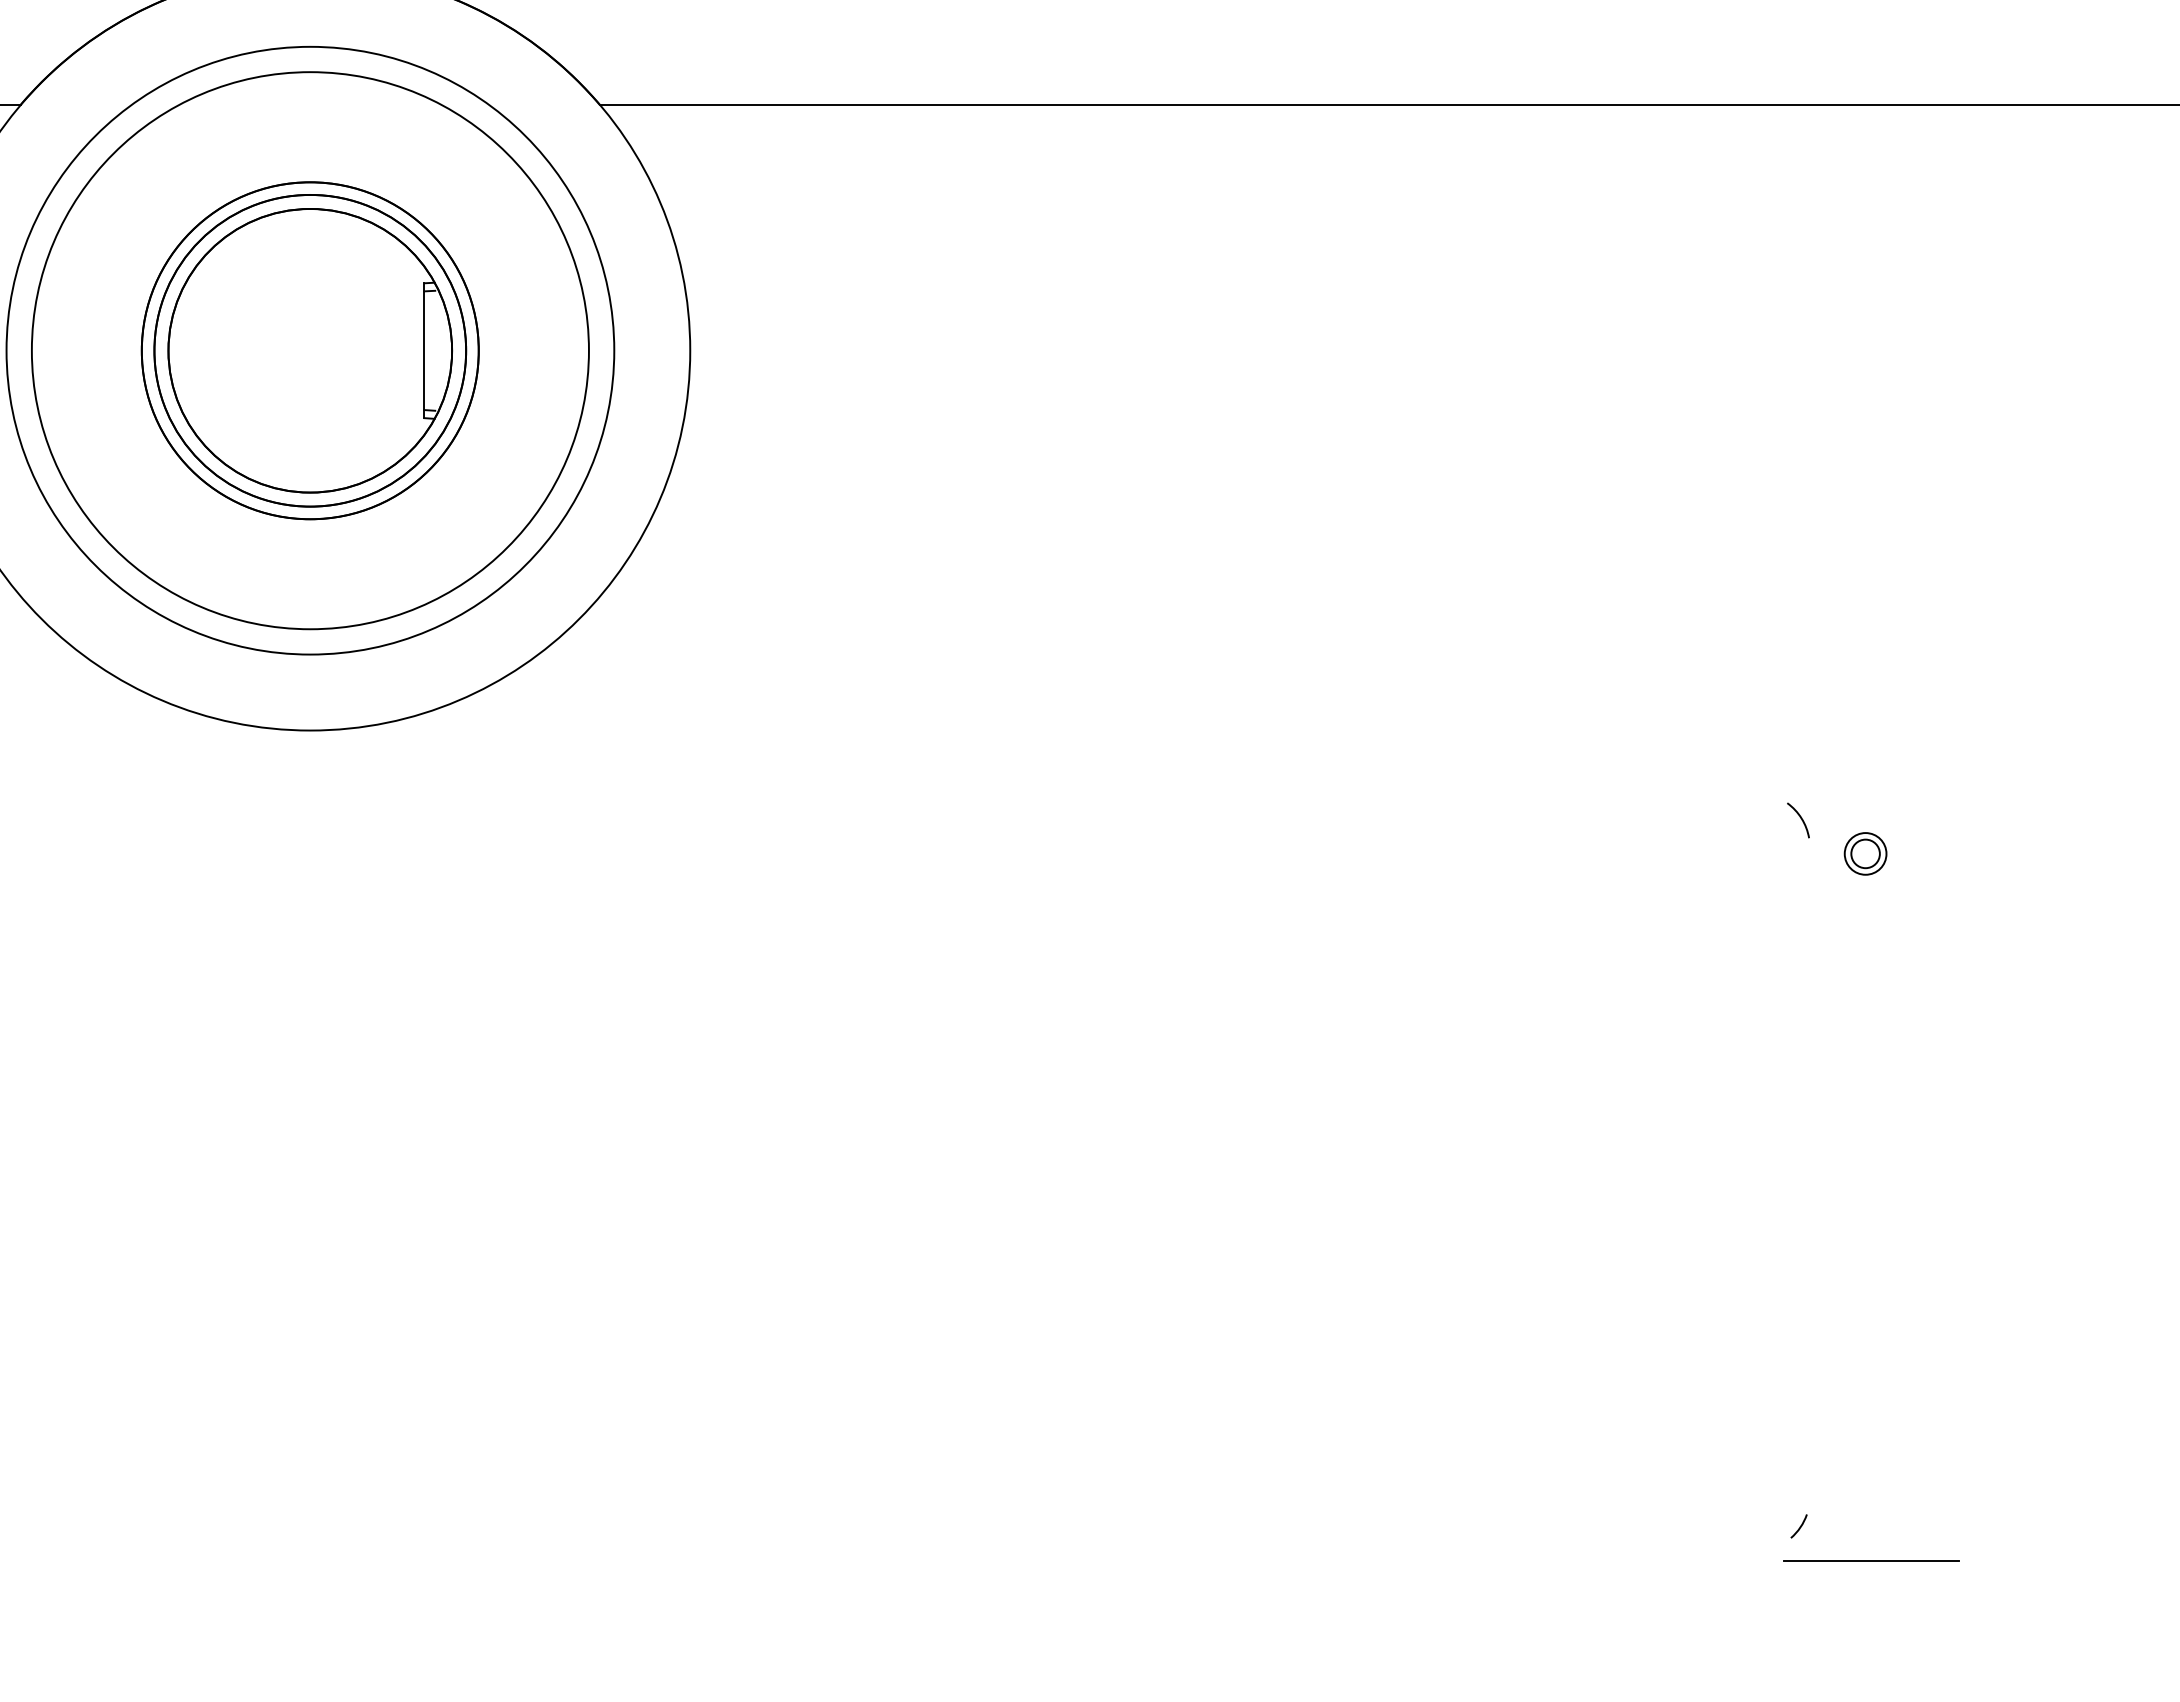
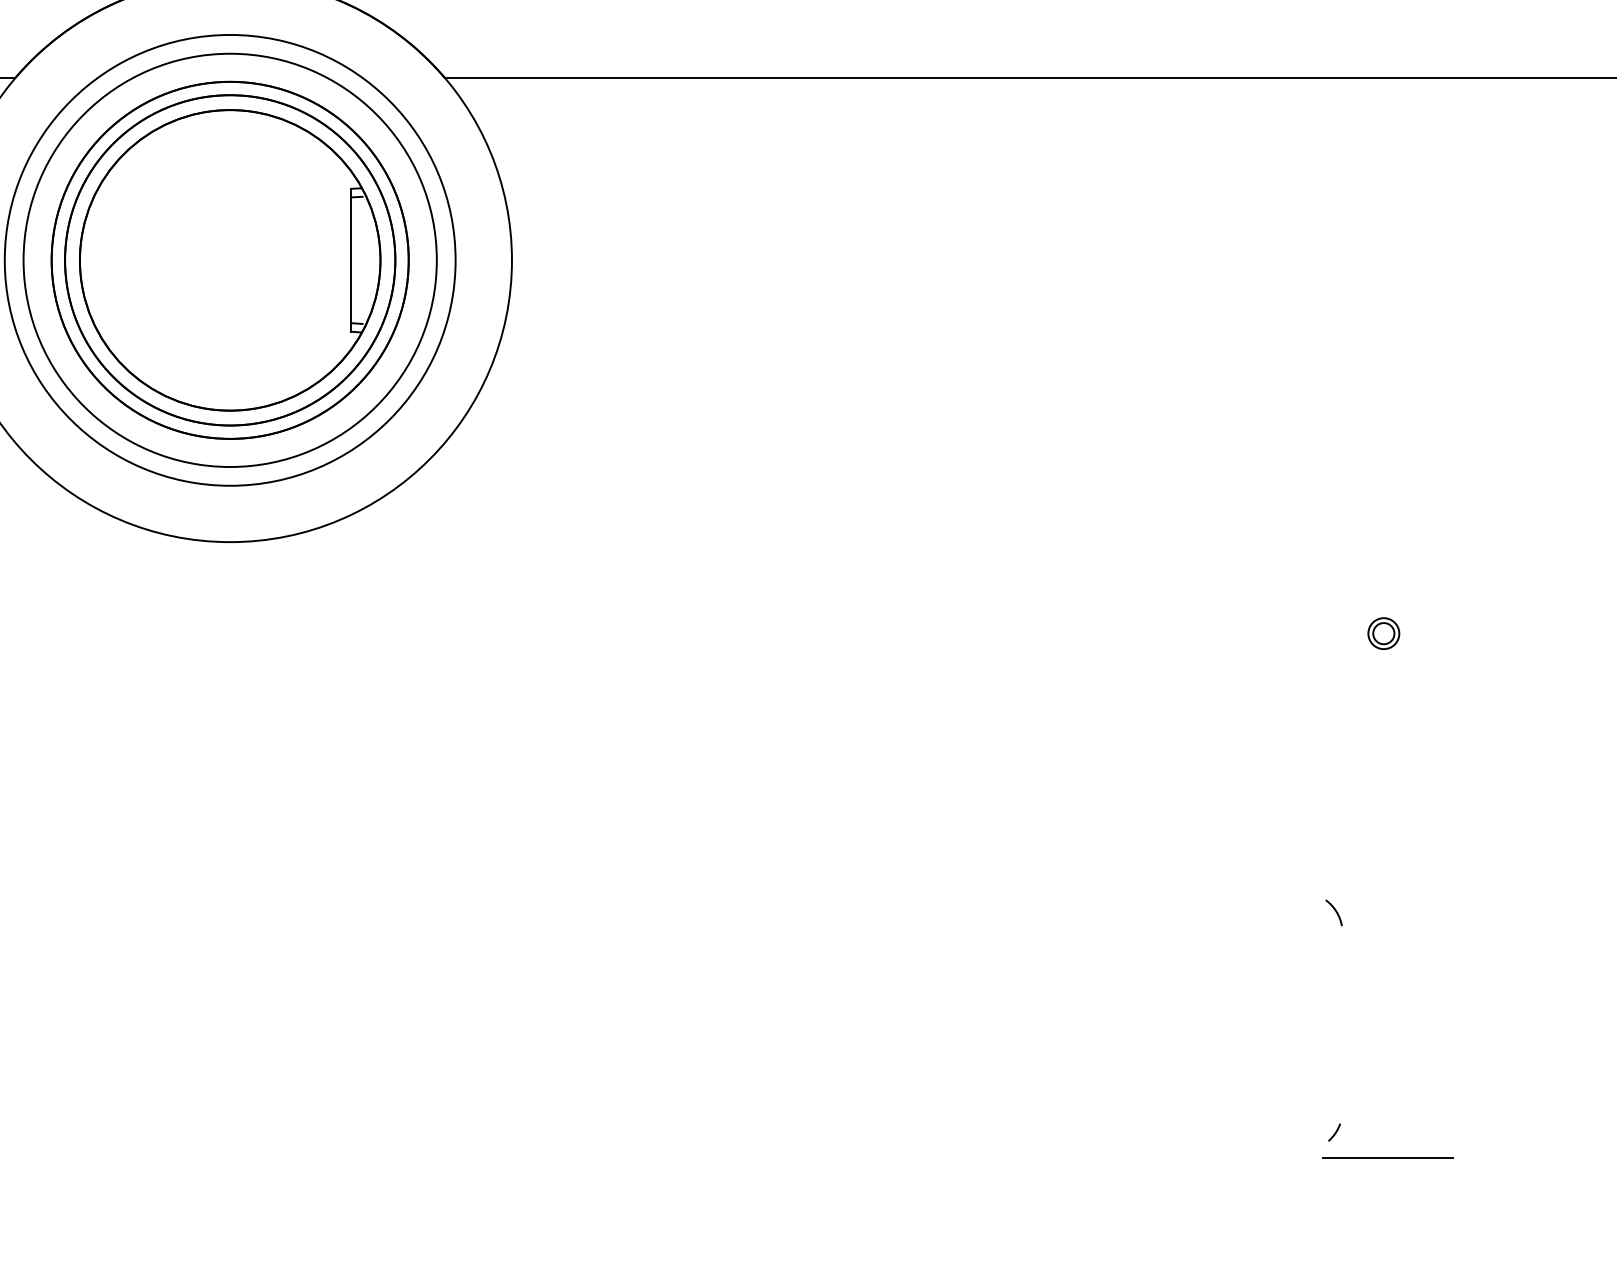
part: (309, 350) -> (229, 260), size x1.43
part: (1798, 820) -> (1334, 913), moved

